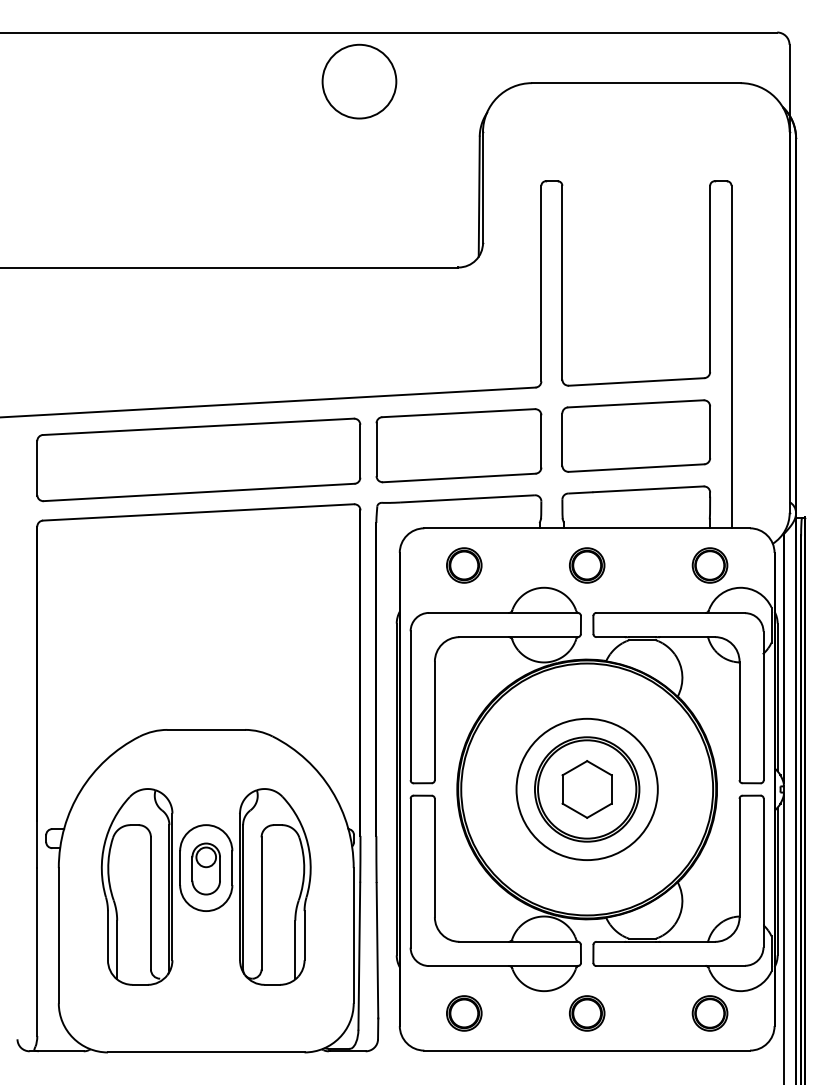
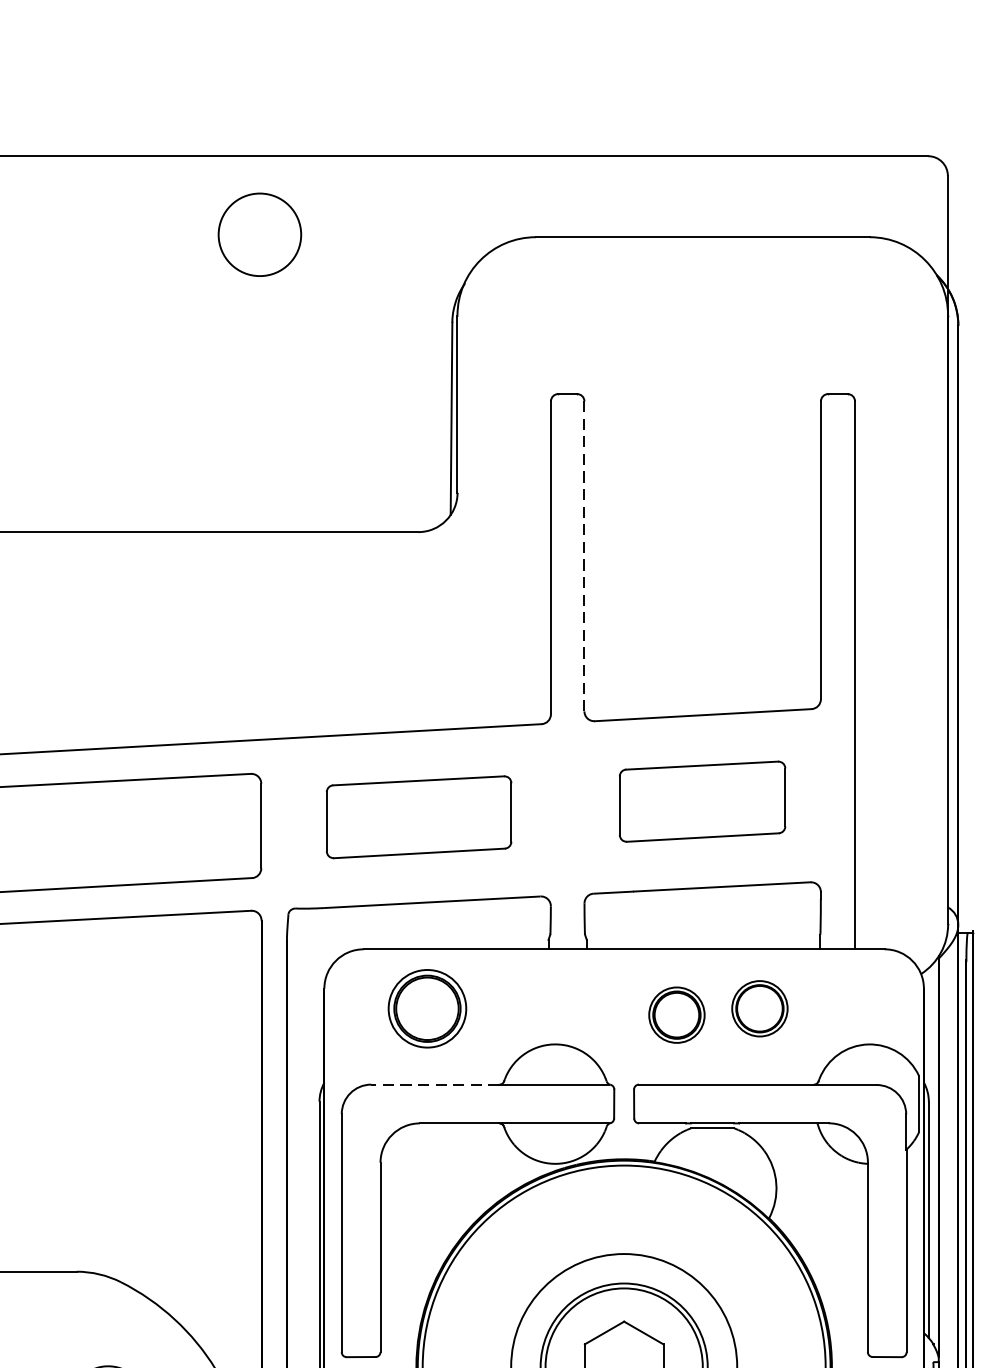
circle: (359, 81) -> (259, 234), size x0.7
line: (562, 282) -> (584, 556), solid -> dashed
part: (635, 435) -> (701, 800), size x0.7
part: (458, 445) -> (418, 816), size x0.7
part: (464, 565) -> (427, 1008), size x1.4
part: (587, 565) -> (677, 1015), moved
part: (709, 565) -> (759, 1008), moved
line: (468, 612) -> (434, 1083), solid -> dashed

